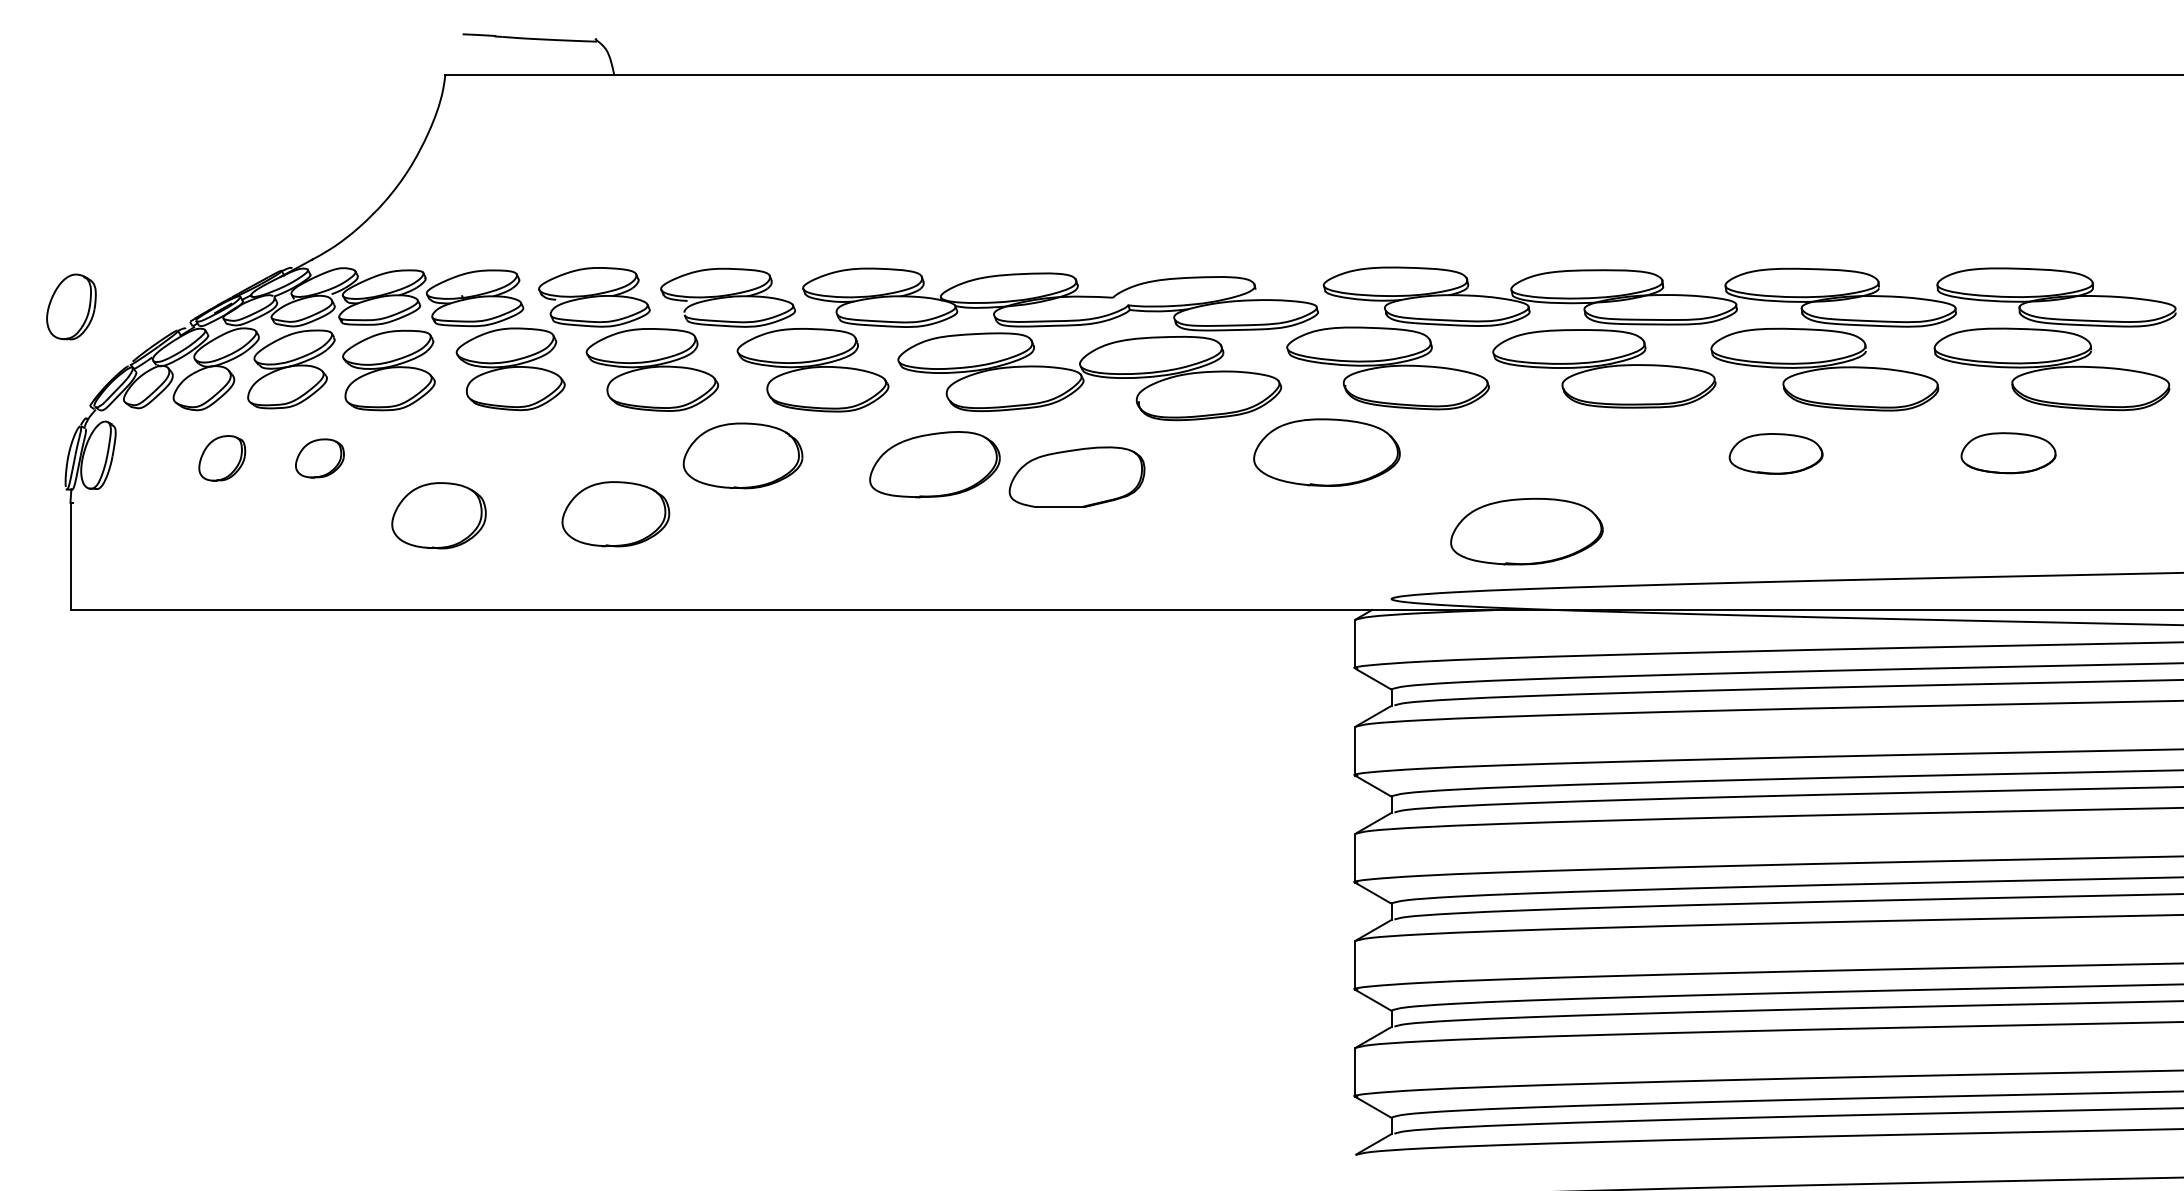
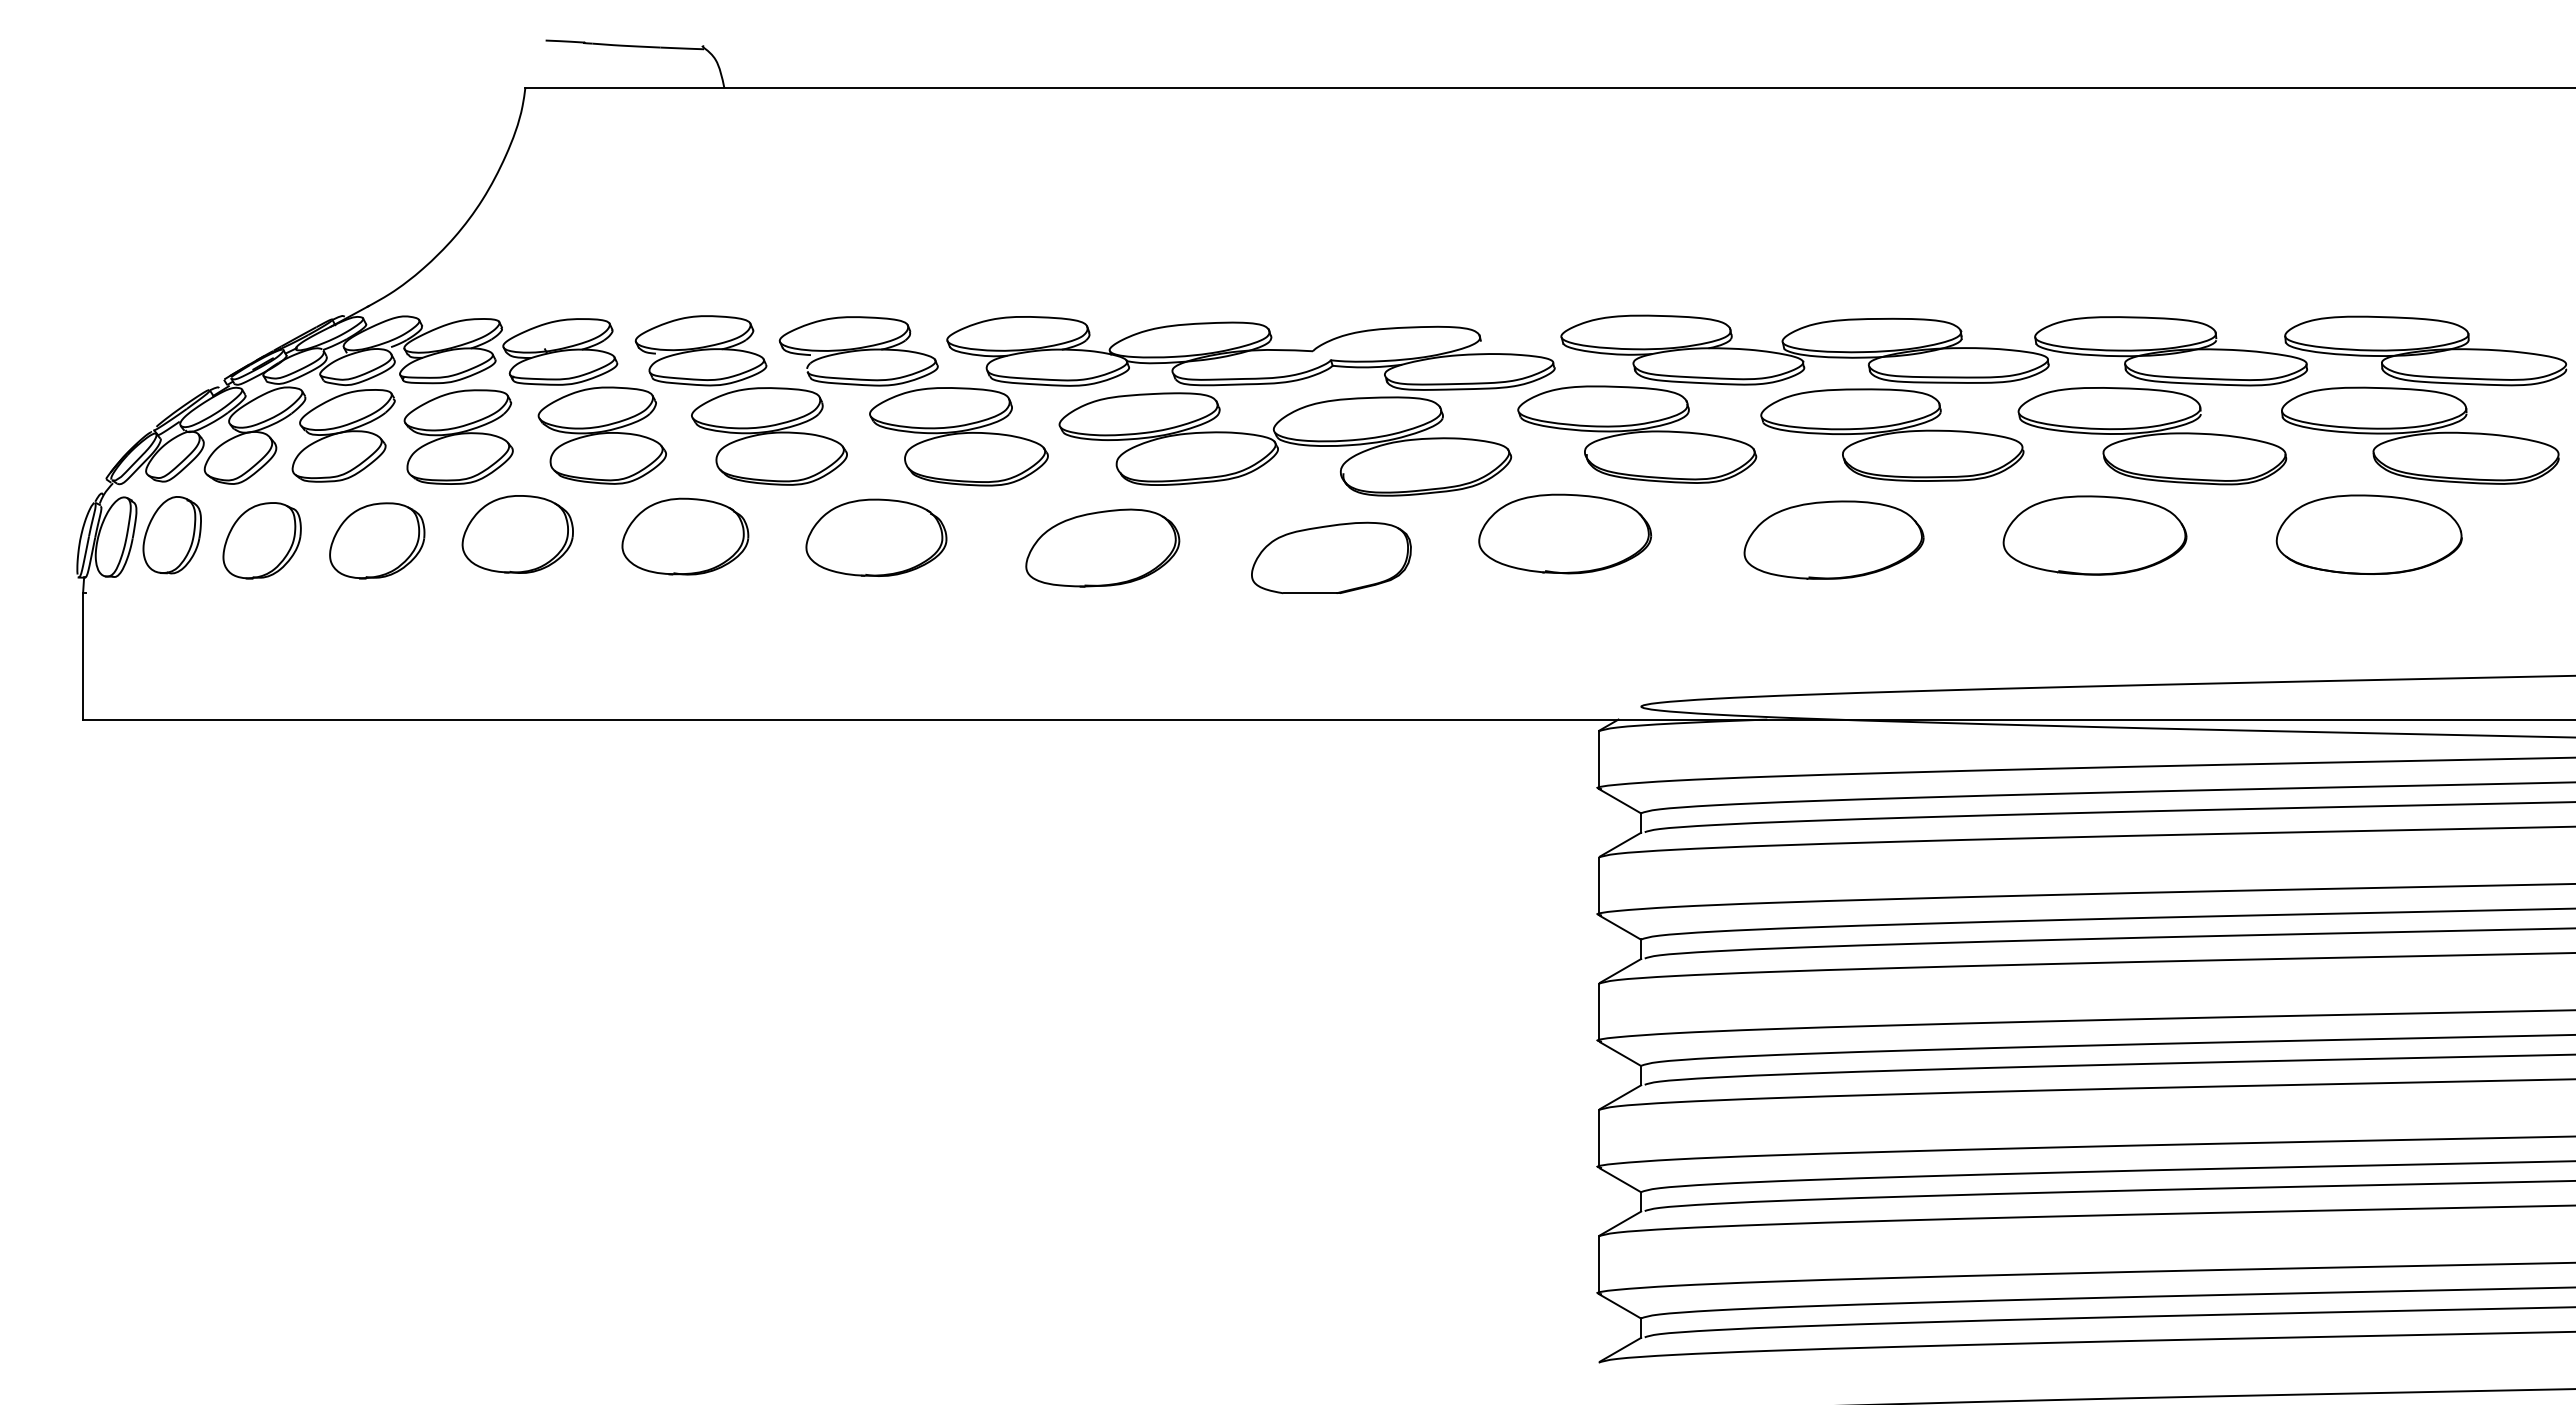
part: (70, 307) -> (171, 535), moved
part: (1775, 453) -> (2094, 535), size x1.67
part: (2008, 453) -> (2368, 534), size x1.67
part: (221, 458) -> (261, 540), size x1.43
part: (320, 458) -> (377, 540), size x1.67
part: (1077, 476) -> (1331, 557), moved
part: (615, 514) -> (685, 536), moved
part: (438, 515) -> (517, 534), moved
part: (1526, 531) -> (1833, 539), moved

